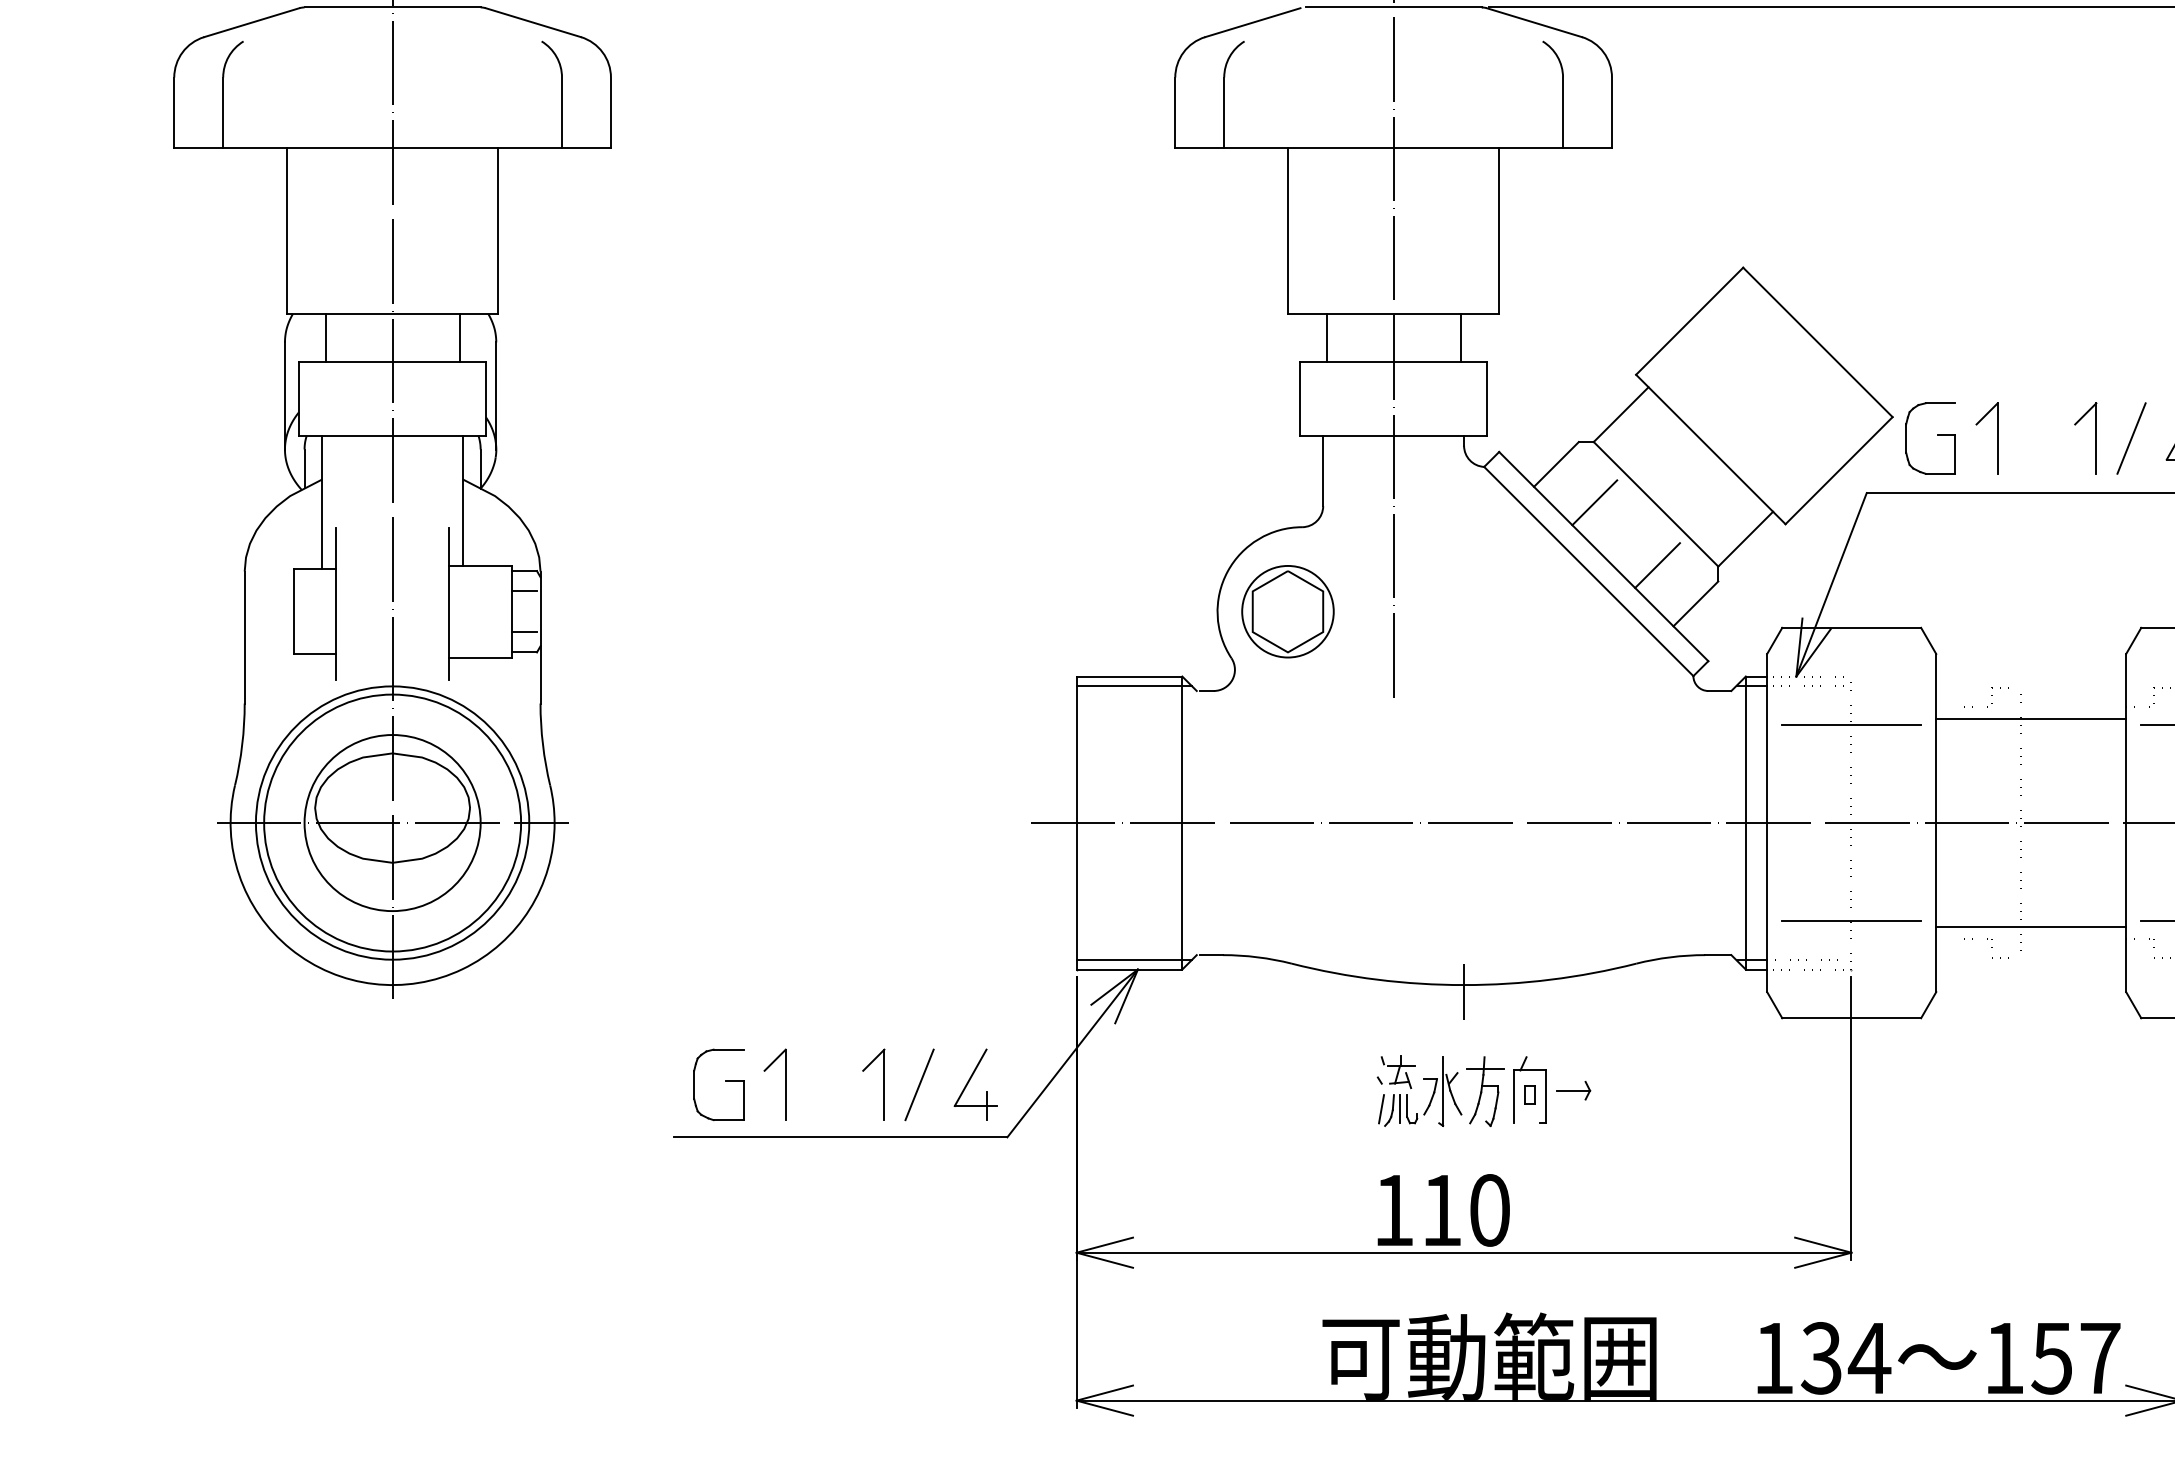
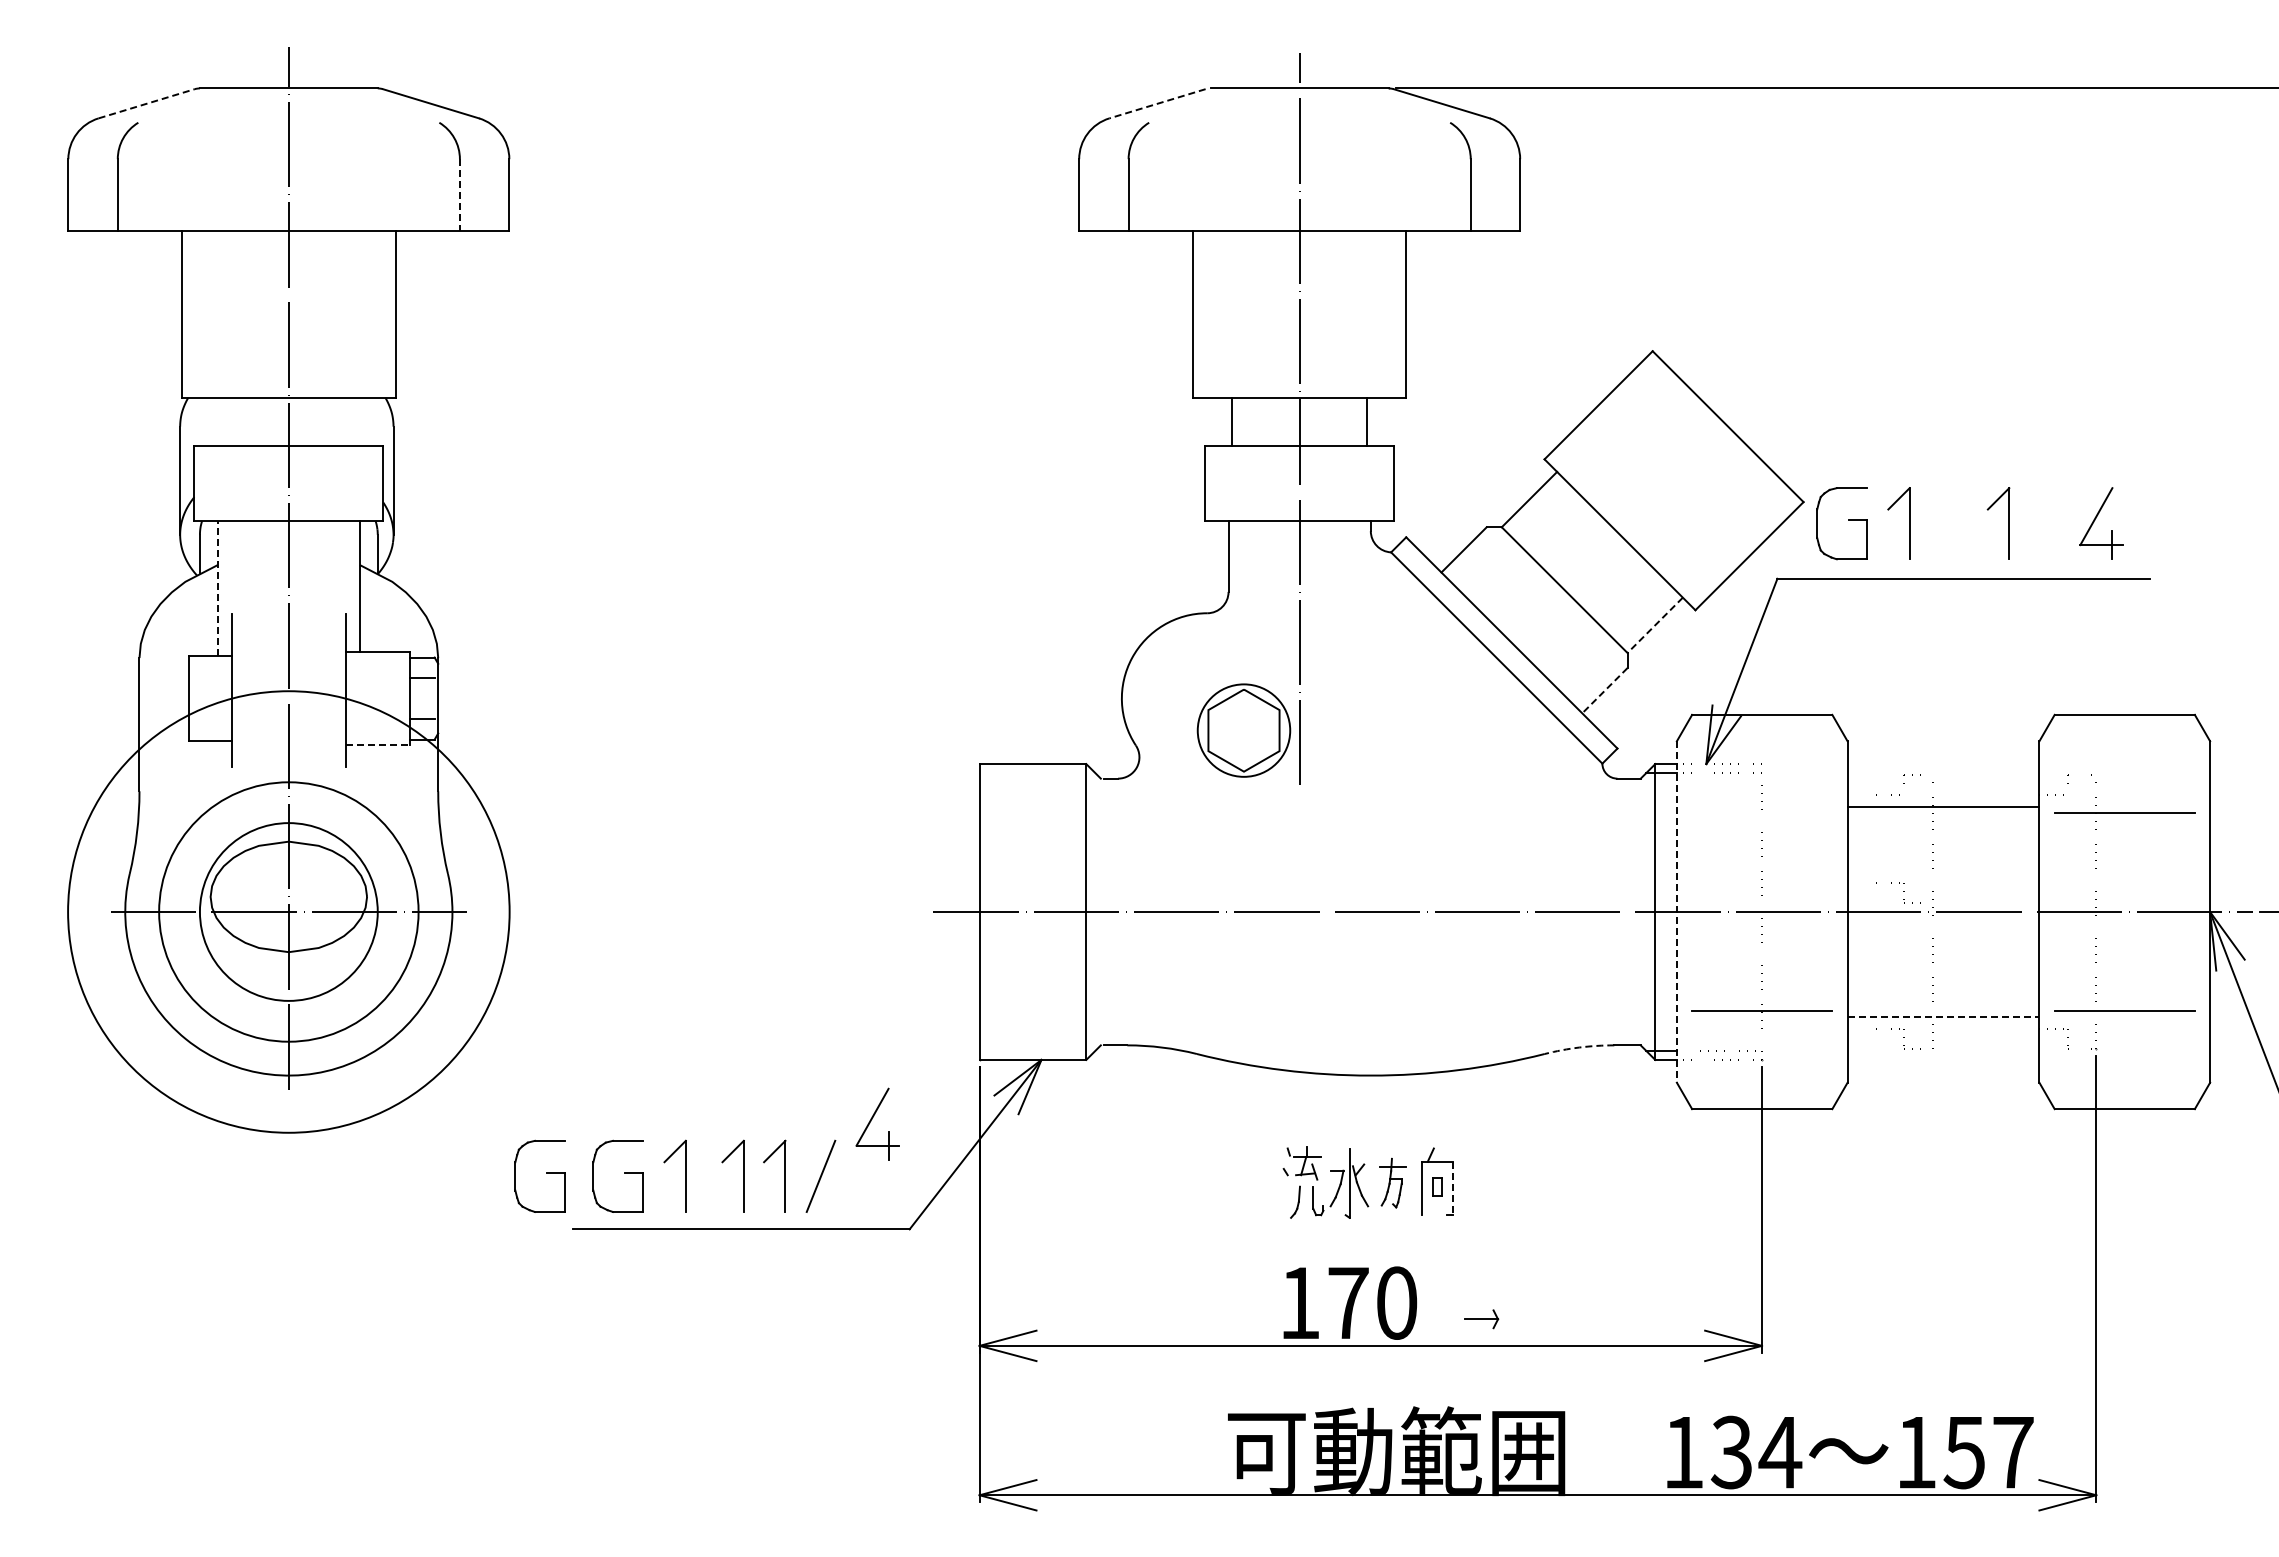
line: (252, 22) -> (147, 103), solid -> dashed
line: (1252, 22) -> (1157, 103), solid -> dashed
line: (561, 112) -> (459, 194), solid -> dashed
line: (325, 337) -> (221, 421), removed
line: (459, 337) -> (356, 421), removed
line: (2131, 438) -> (2044, 523), removed
line: (321, 502) -> (217, 588), solid -> dashed
line: (1594, 502) -> (1502, 588), removed
line: (1745, 539) -> (1654, 625), solid -> dashed
line: (1656, 565) -> (1565, 651), removed
line: (1695, 604) -> (1604, 691), solid -> dashed
part: (1287, 611) -> (1243, 730), moved
line: (481, 657) -> (378, 744), solid -> dashed
line: (1133, 685) -> (1037, 773), removed
line: (1851, 725) -> (1762, 813), removed
part: (1986, 803) -> (1898, 892), added
circle: (392, 823) -> (288, 912), size x1.6
line: (1766, 823) -> (1676, 912), solid -> dashed
line: (2031, 927) -> (1943, 1017), solid -> dashed
arc: (1670, 957) -> (1579, 1047), solid -> dashed
line: (1133, 960) -> (1037, 1050), removed
line: (1463, 991) -> (1370, 1082), removed
part: (647, 1082) -> (546, 1173), added
part: (969, 1082) -> (871, 1121), moved
part: (842, 1083) -> (743, 1175), added
part: (1485, 1090) -> (1392, 1182), size x0.7
part: (1573, 1090) -> (1481, 1319), moved
line: (1545, 1096) -> (1453, 1188), solid -> dashed
line: (1380, 1108) -> (1286, 1200), removed
line: (1400, 1108) -> (1306, 1200), removed
text: (1441, 1209) -> (1348, 1302), 110 -> 170

